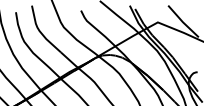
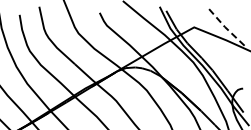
line: (183, 22) -> (225, 27), solid -> dashed

